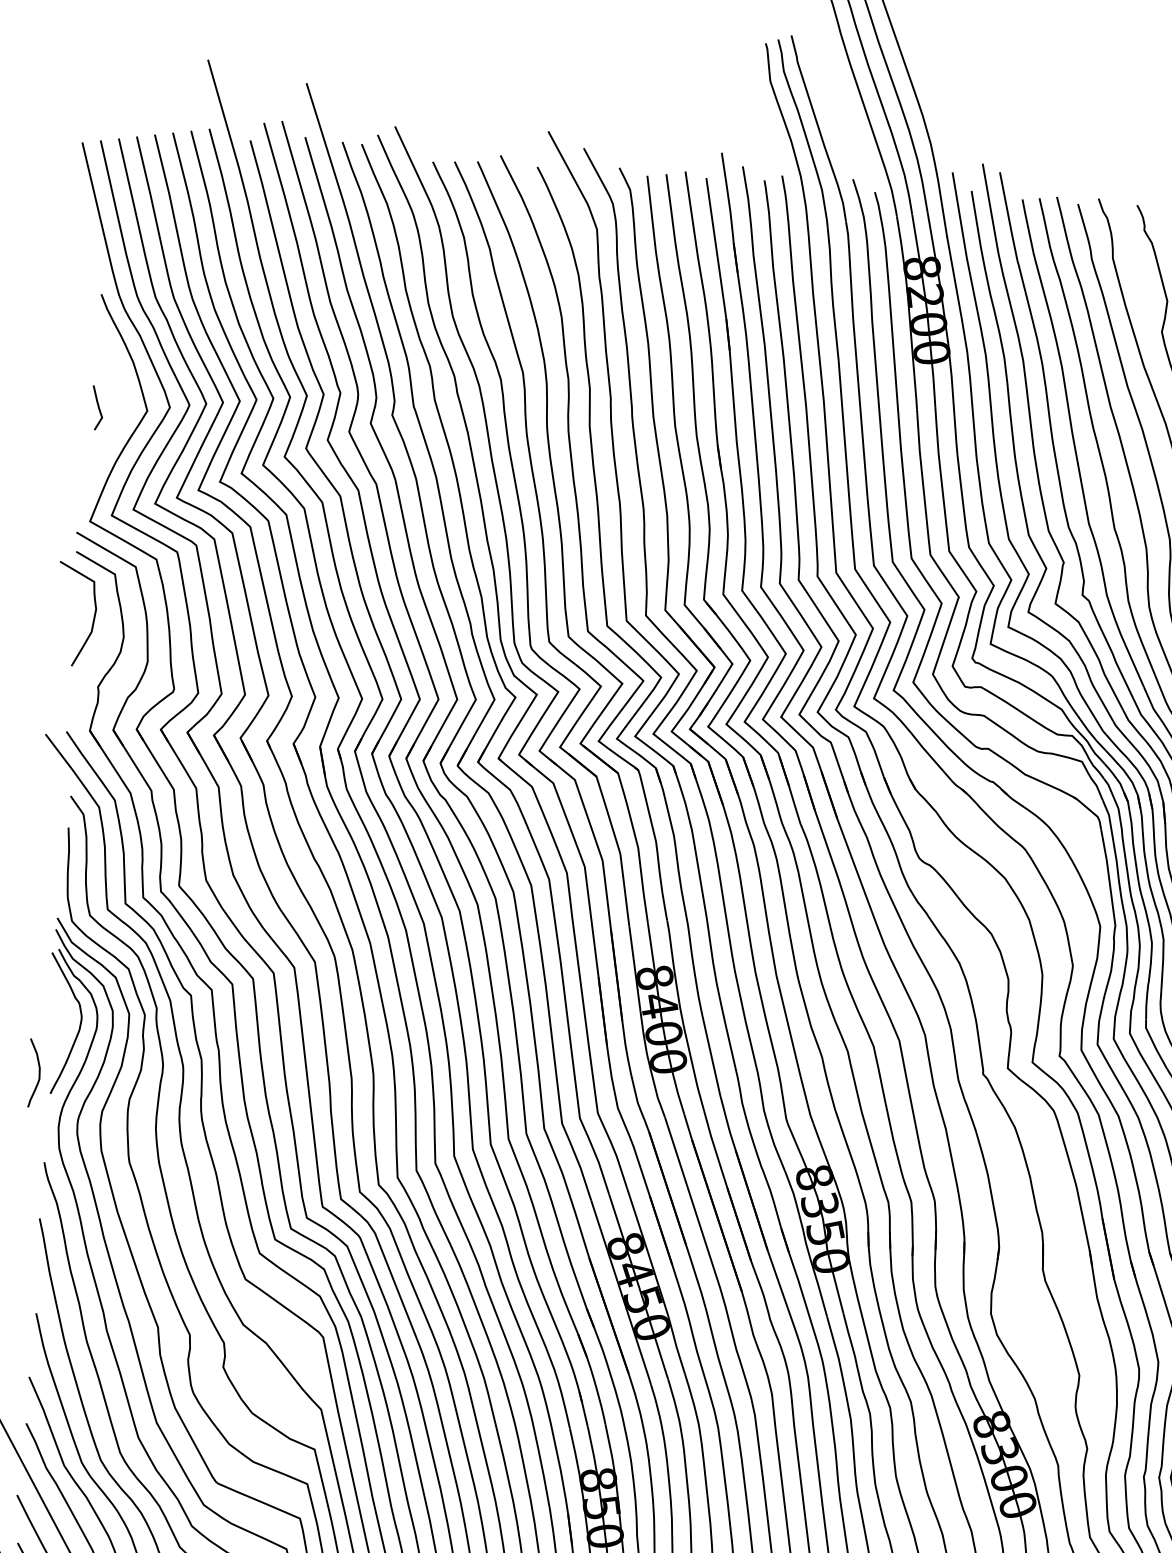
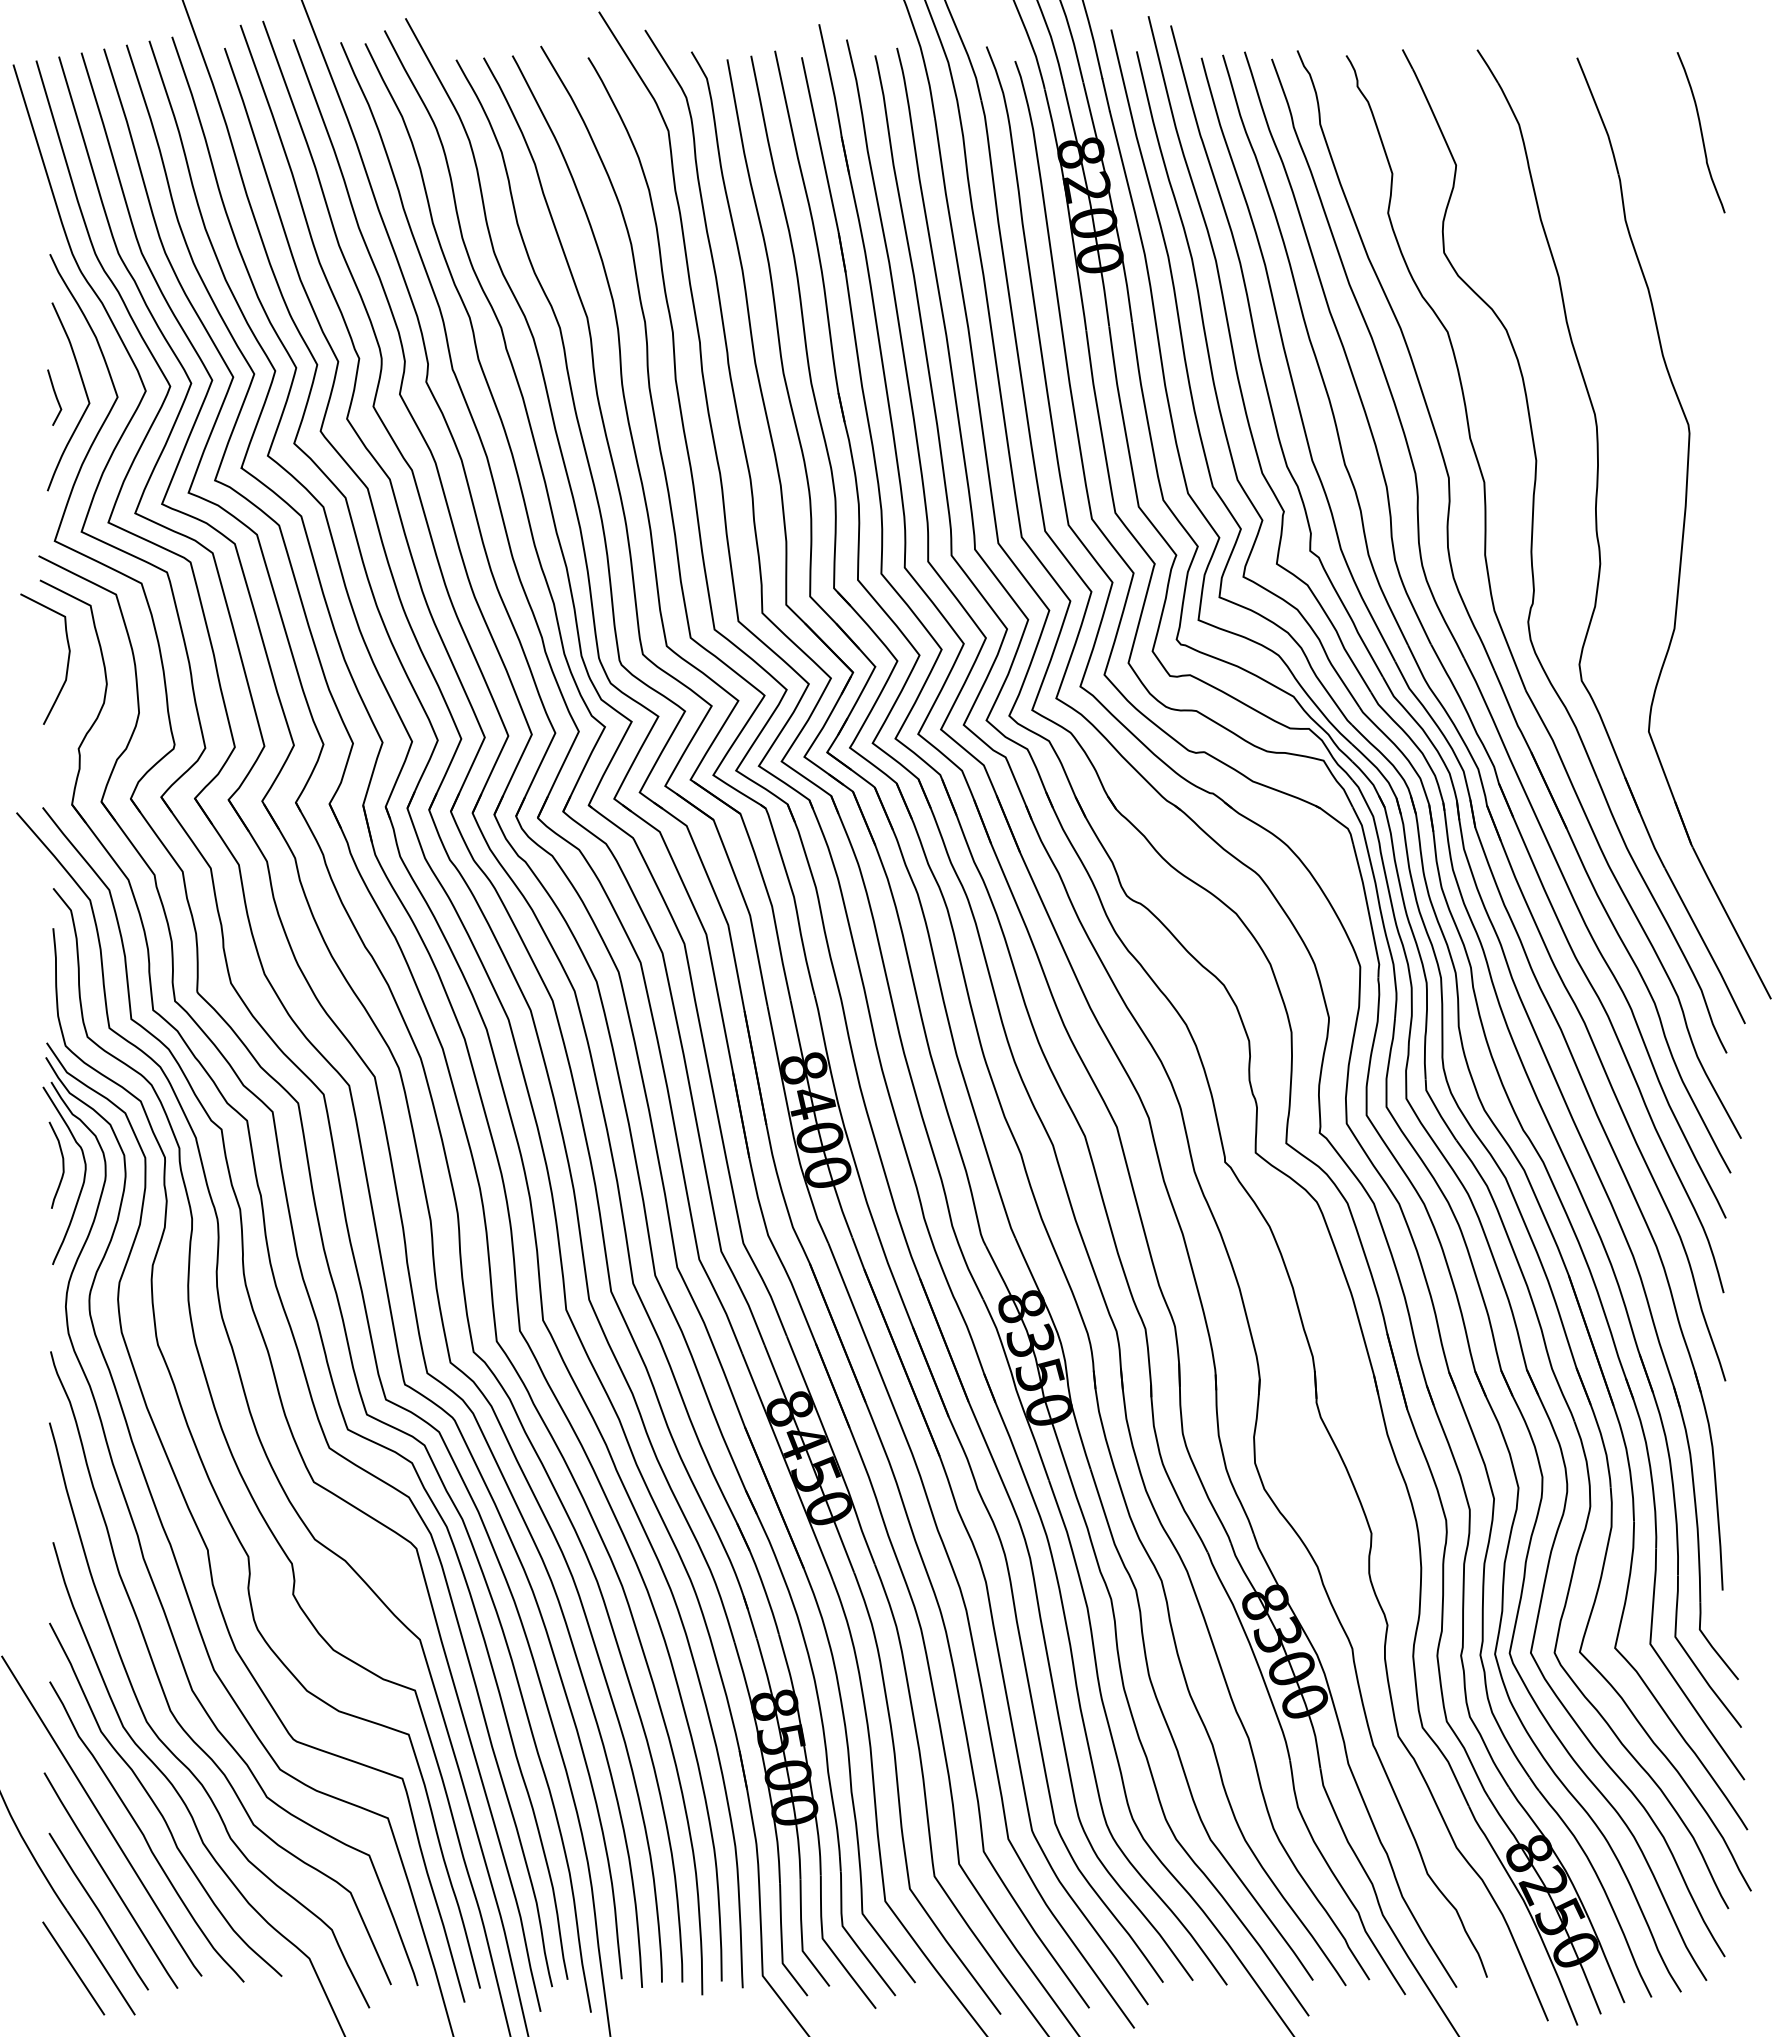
curve: (121, 404) -> (84, 391), added
curve: (38, 1072) -> (62, 1164), moved

